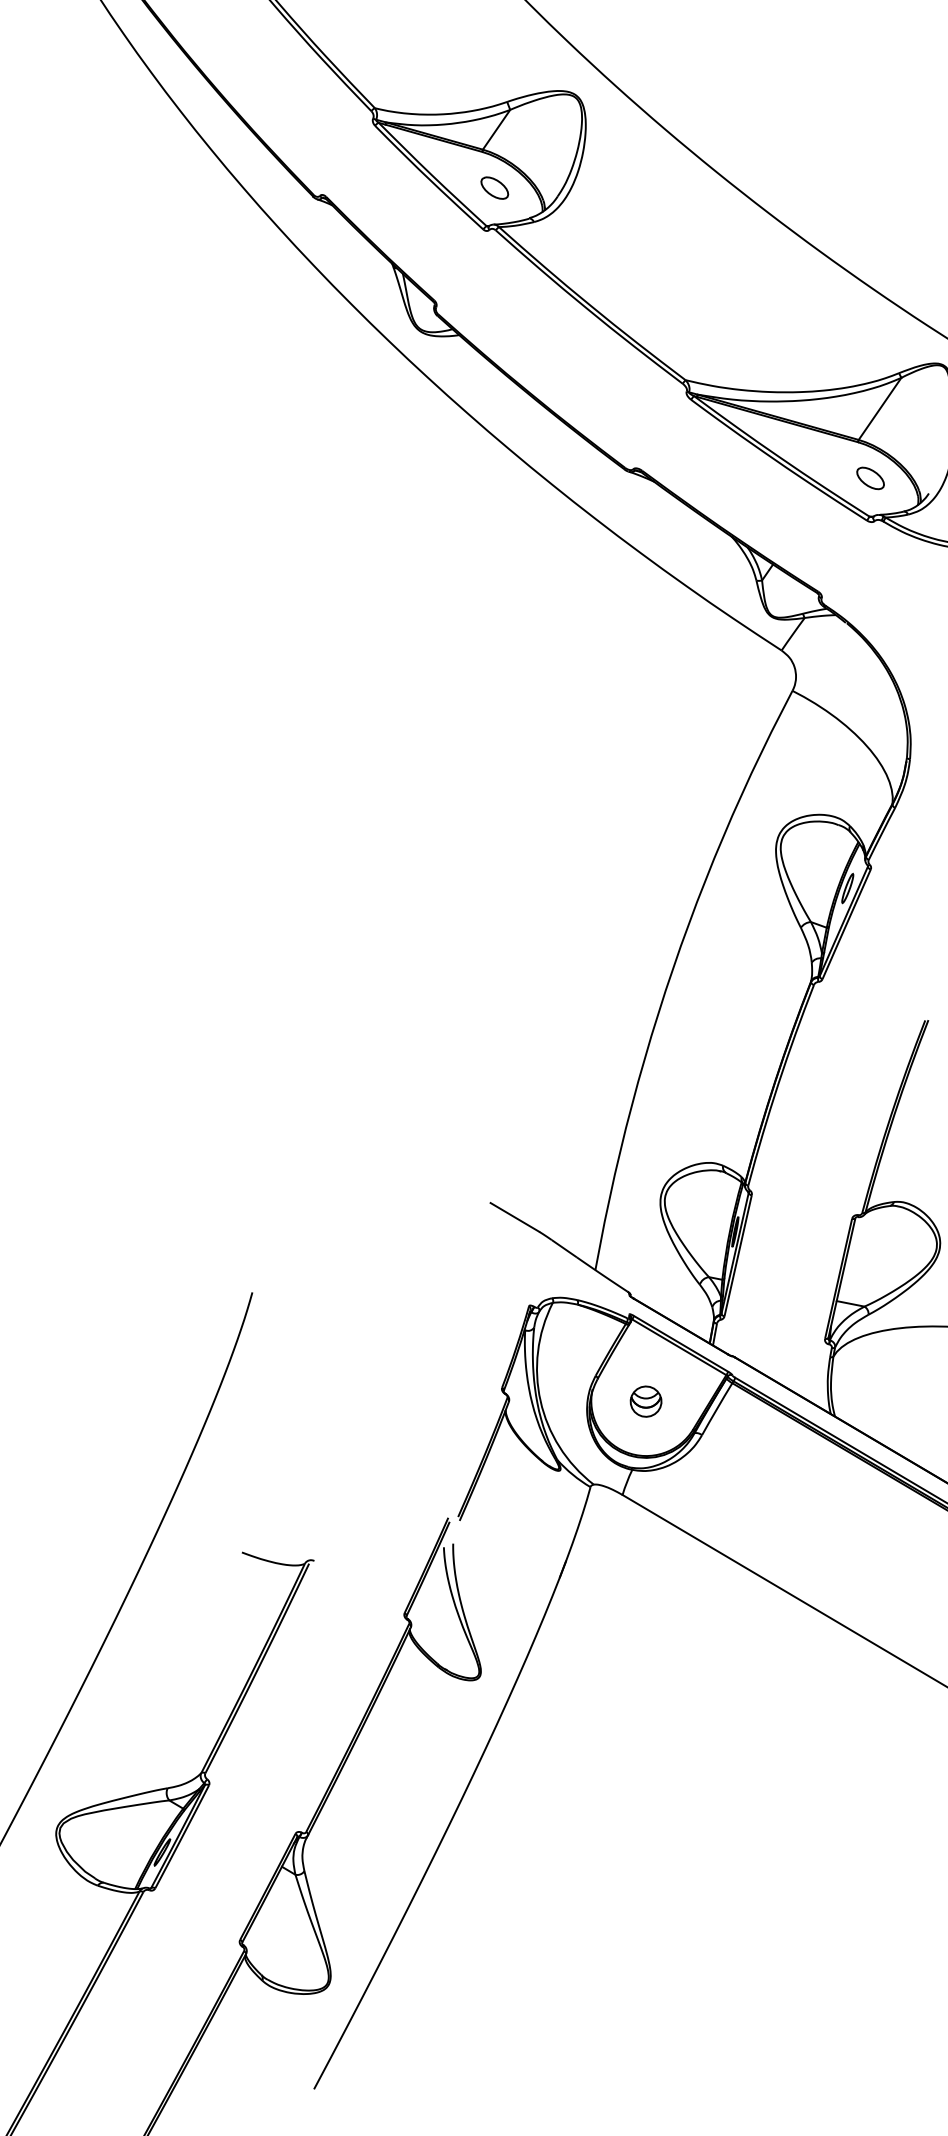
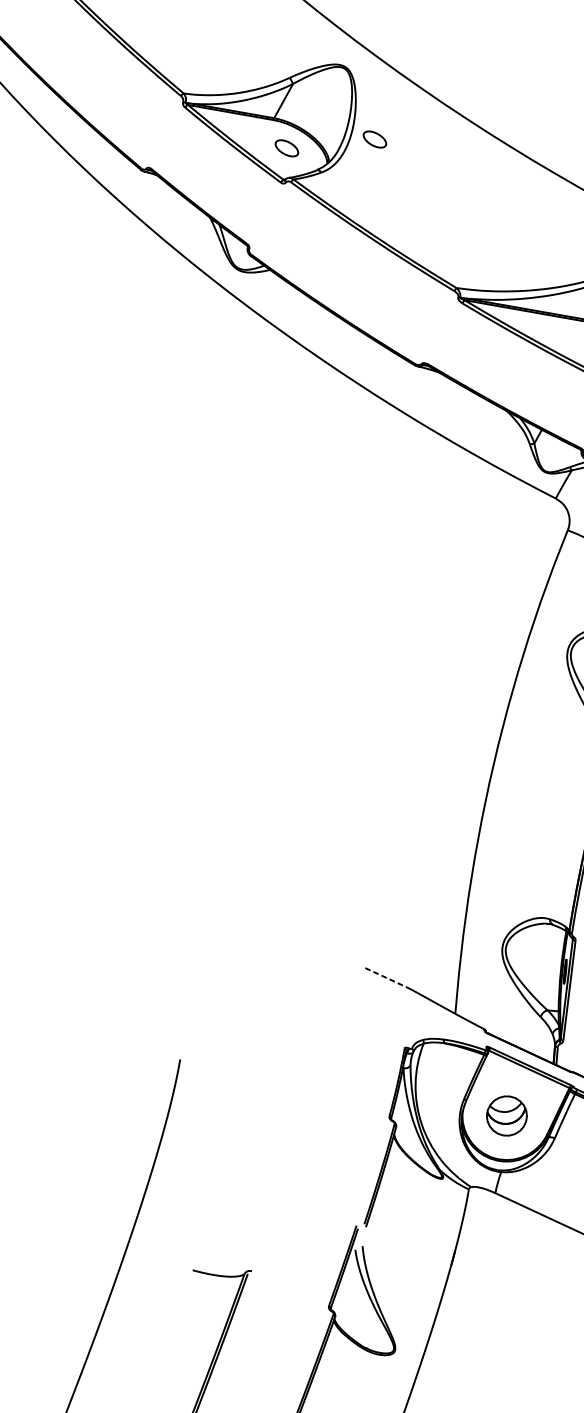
part: (603, 187) -> (374, 139), added
line: (515, 1217) -> (386, 977), solid -> dashed
part: (645, 1401) -> (506, 1115), size x1.6

